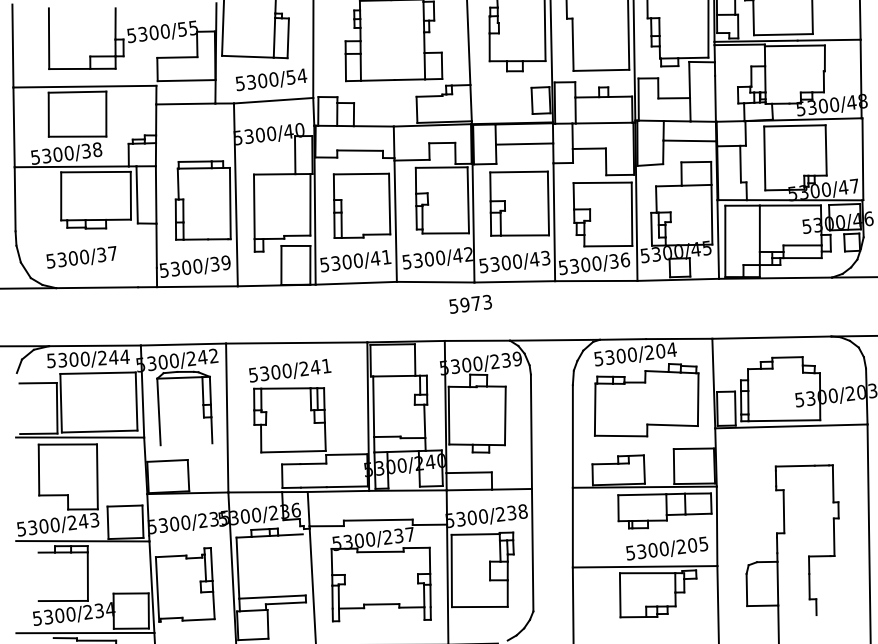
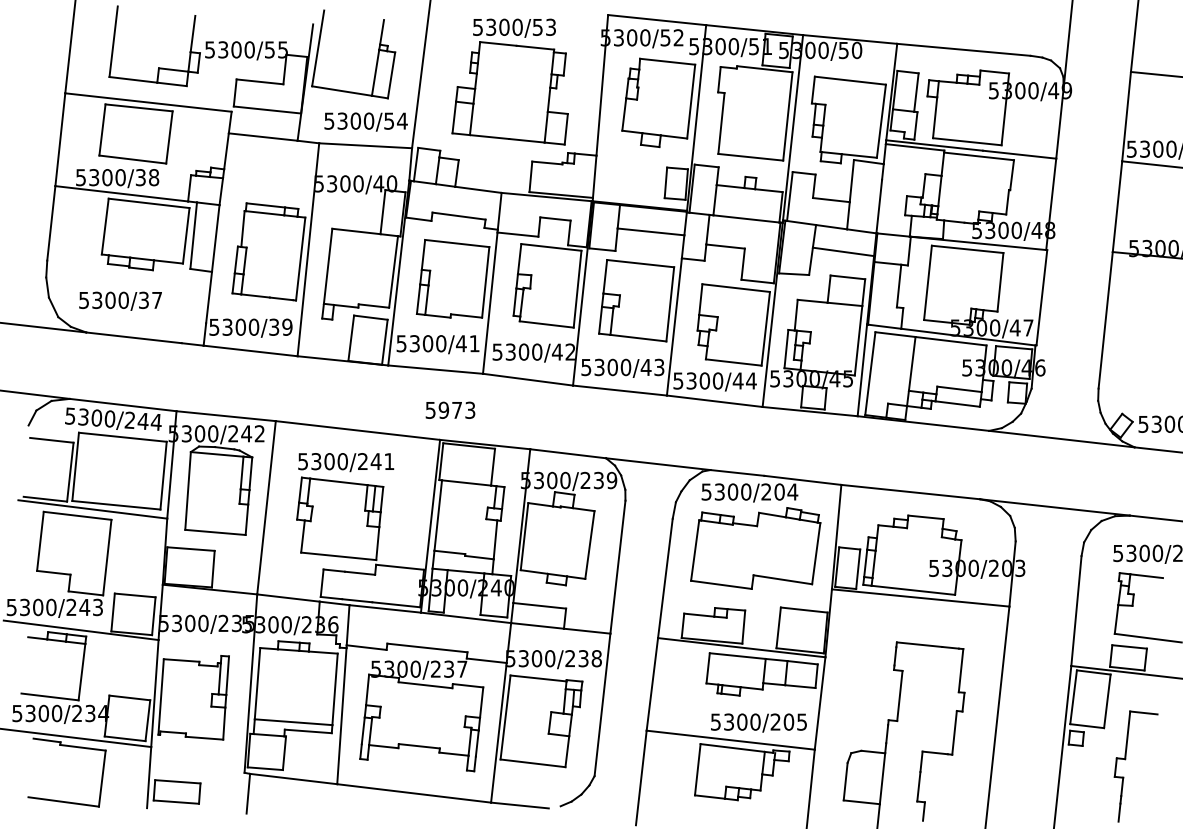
text: (619, 260) -> (744, 380), 5300/36 -> 5300/44
text: (470, 303) -> (450, 409), moved
line: (186, 443) -> (215, 531), added
line: (303, 565) -> (334, 689), added

